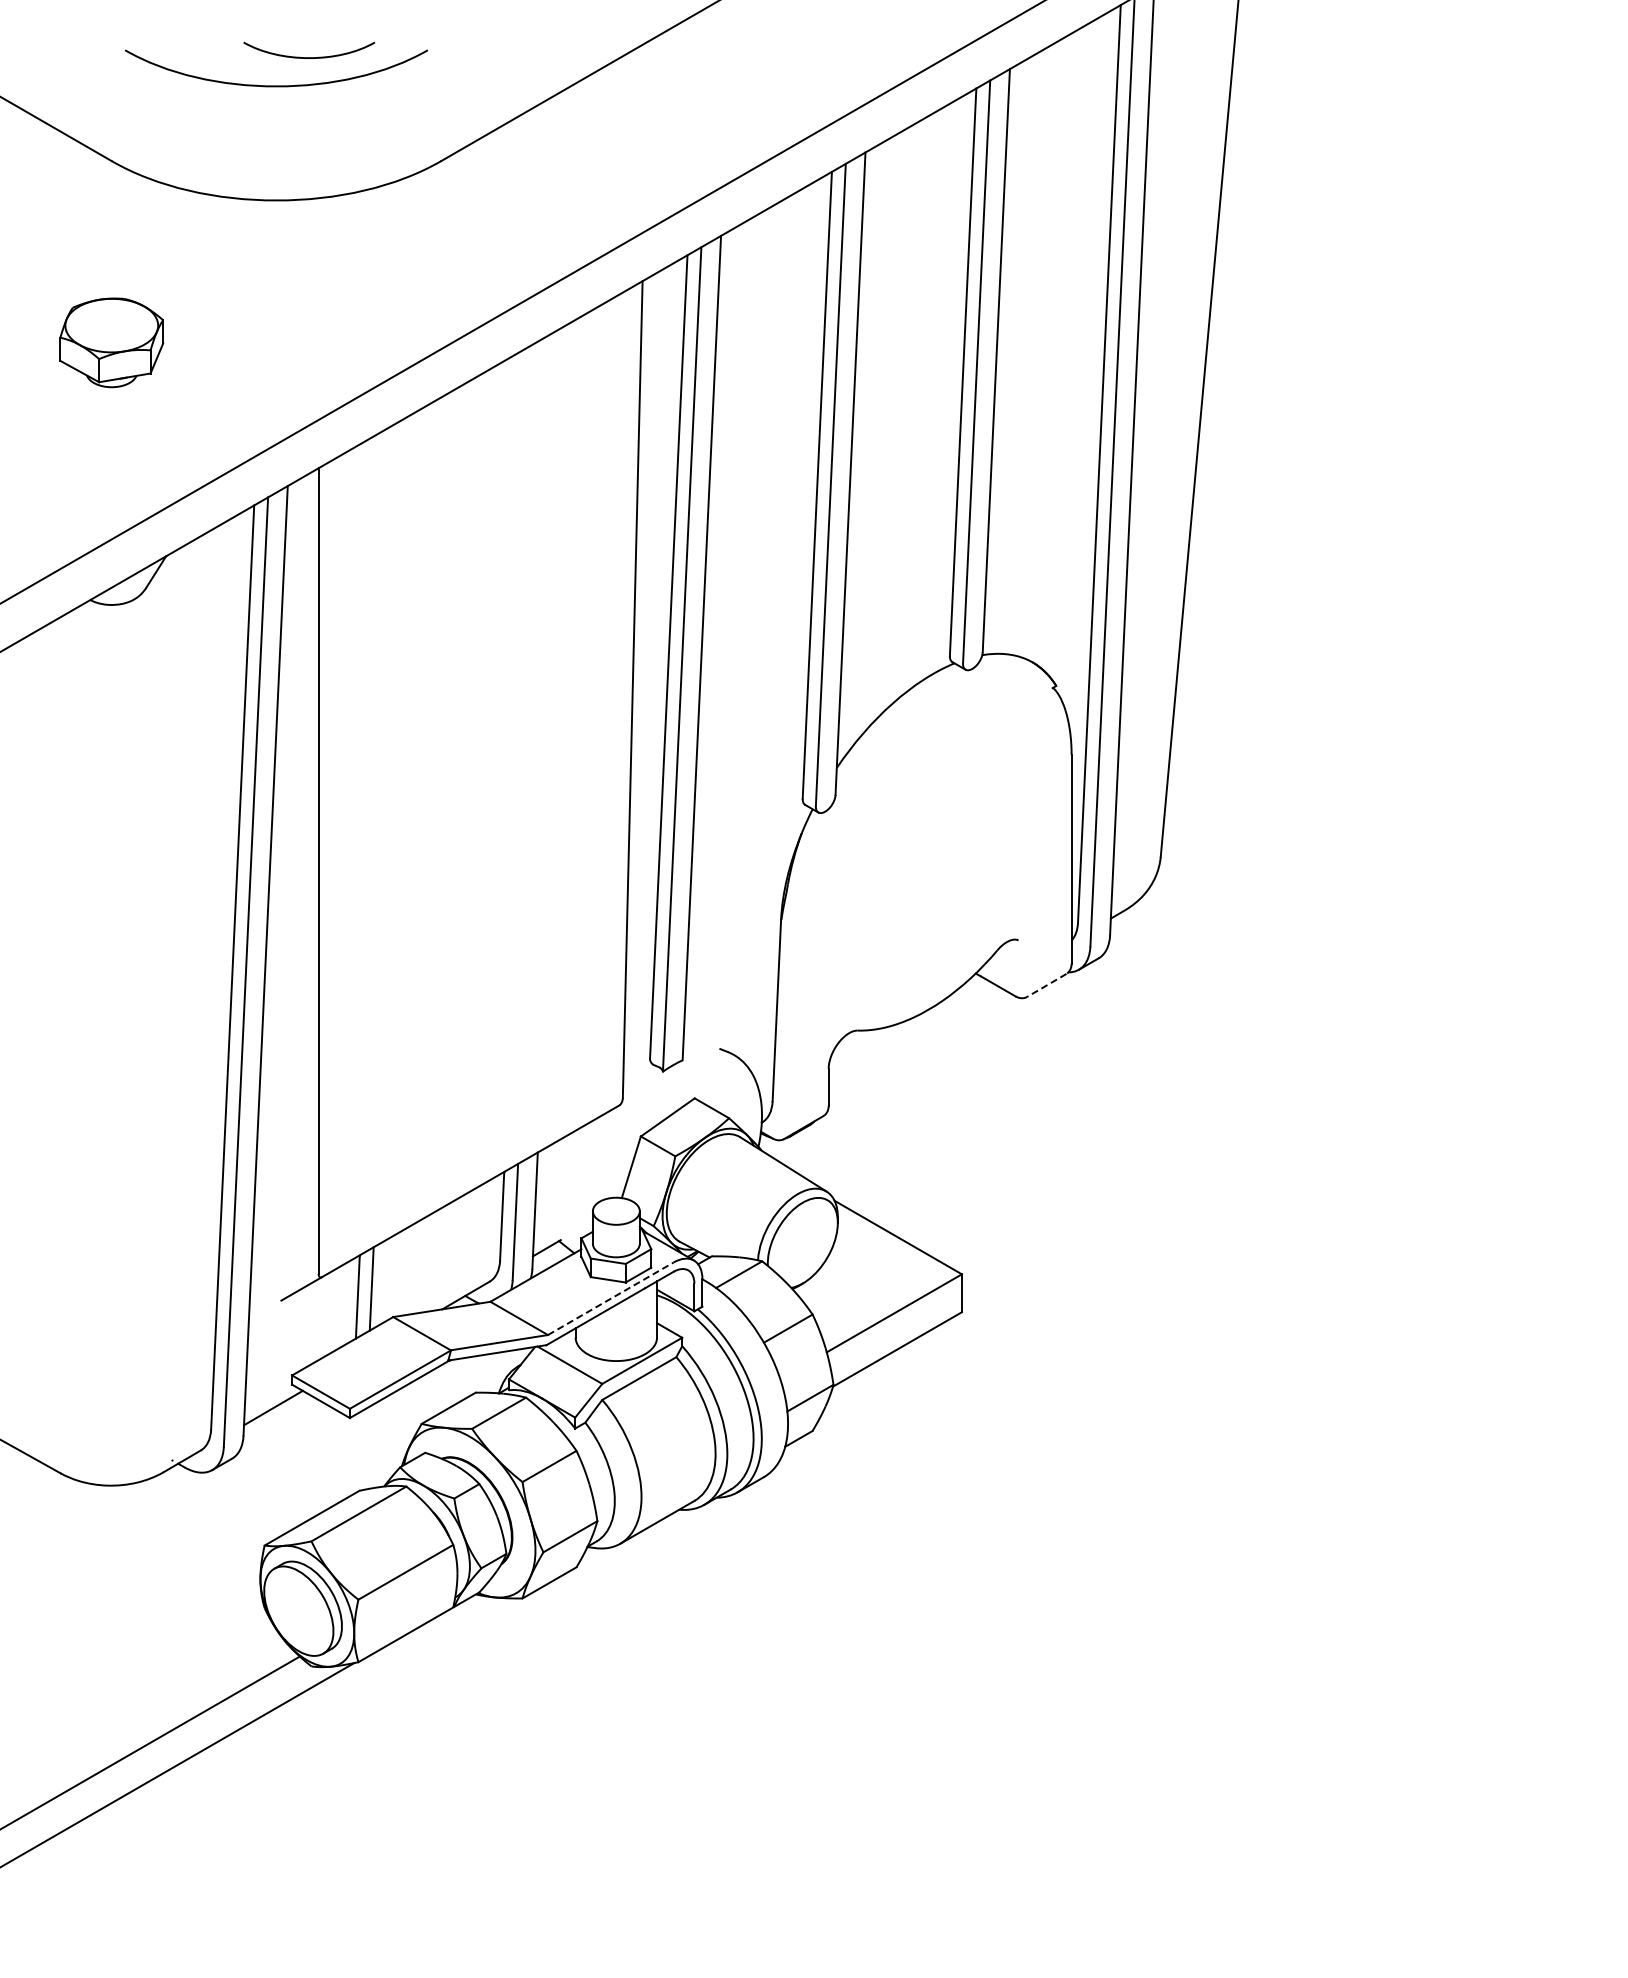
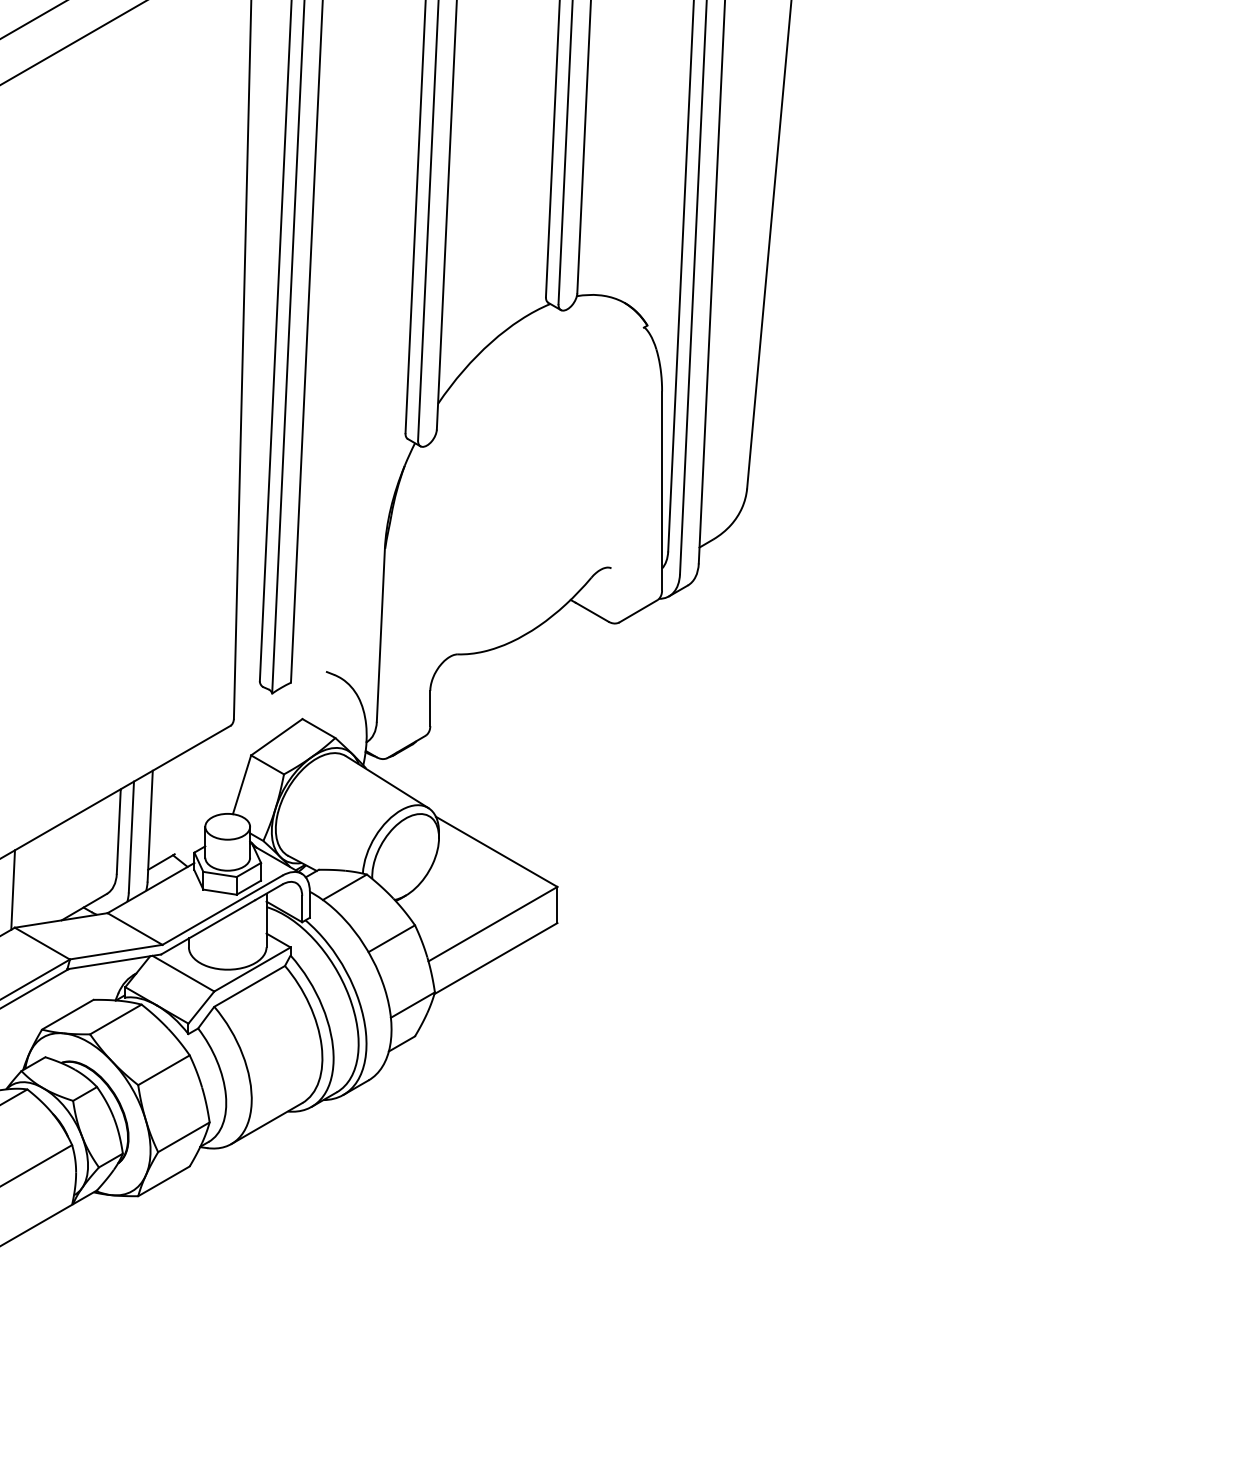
line: (1046, 985) -> (638, 611), dashed -> solid
line: (391, 1277) -> (13, 889), added
line: (611, 1298) -> (223, 910), dashed -> solid

